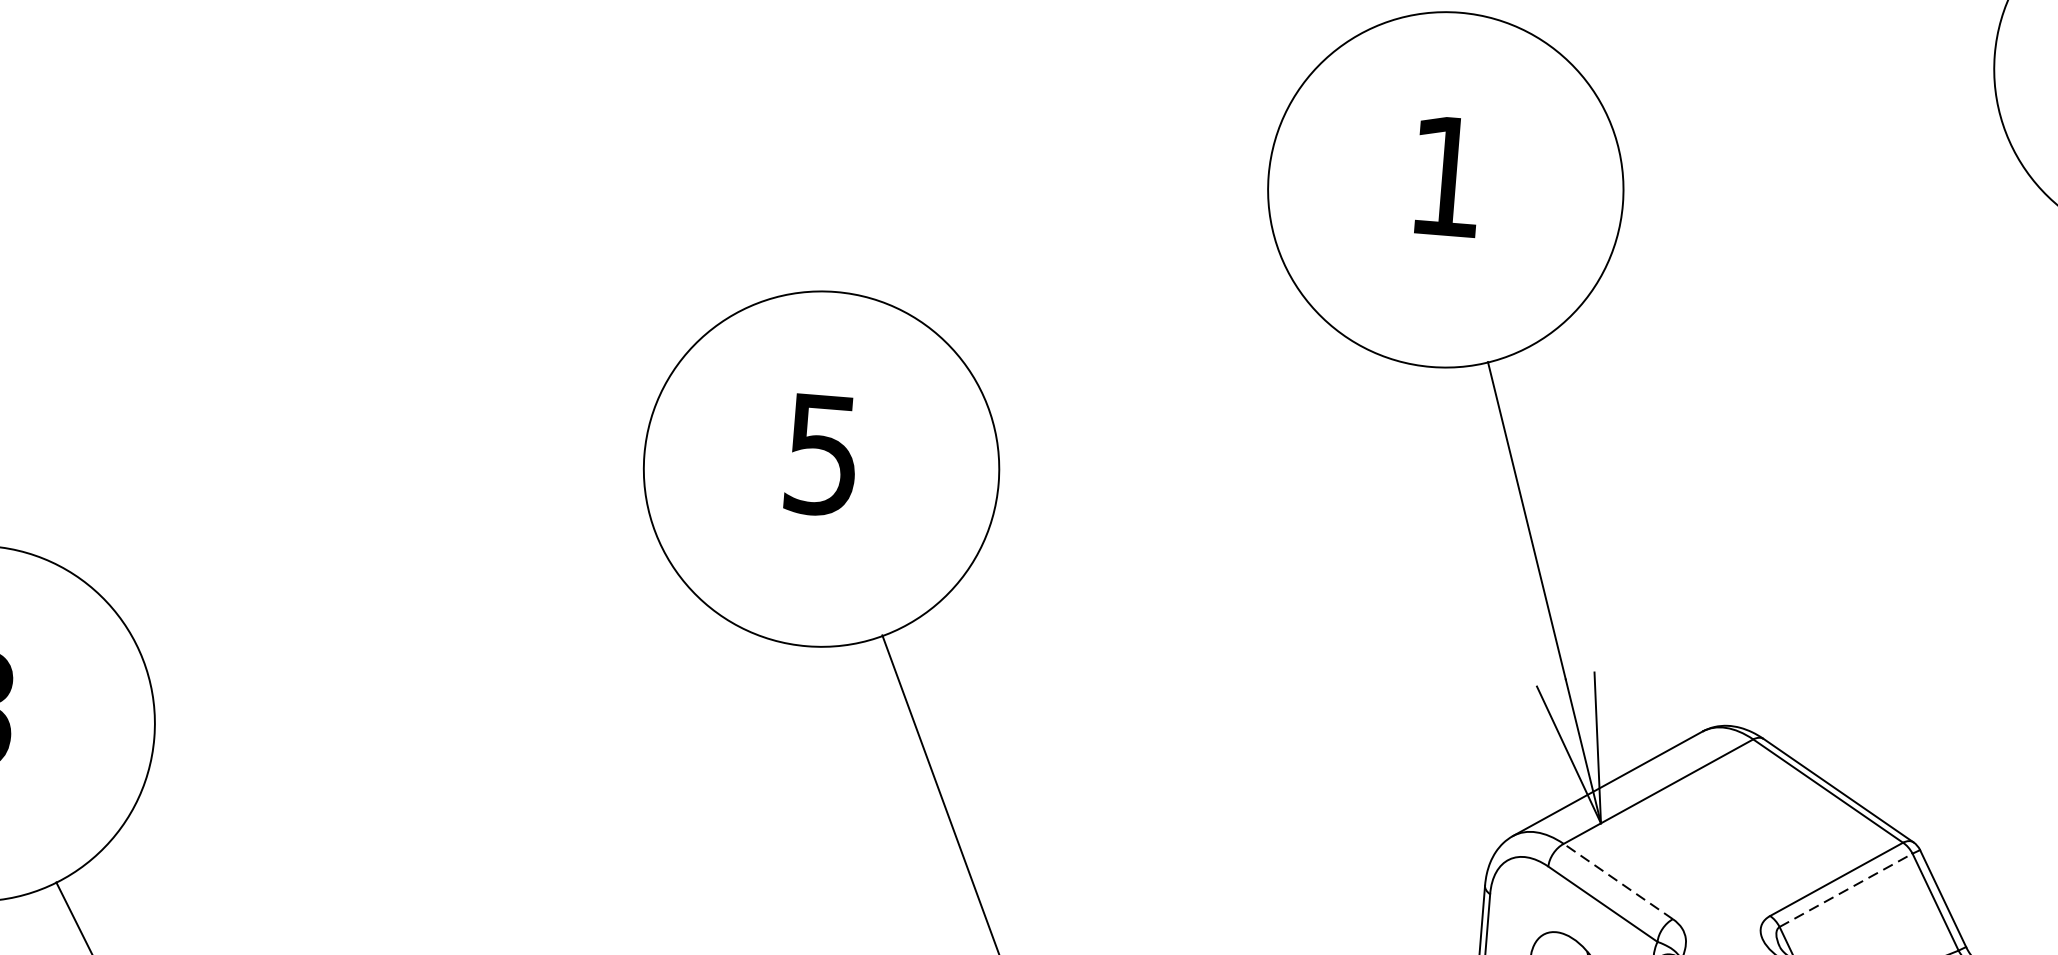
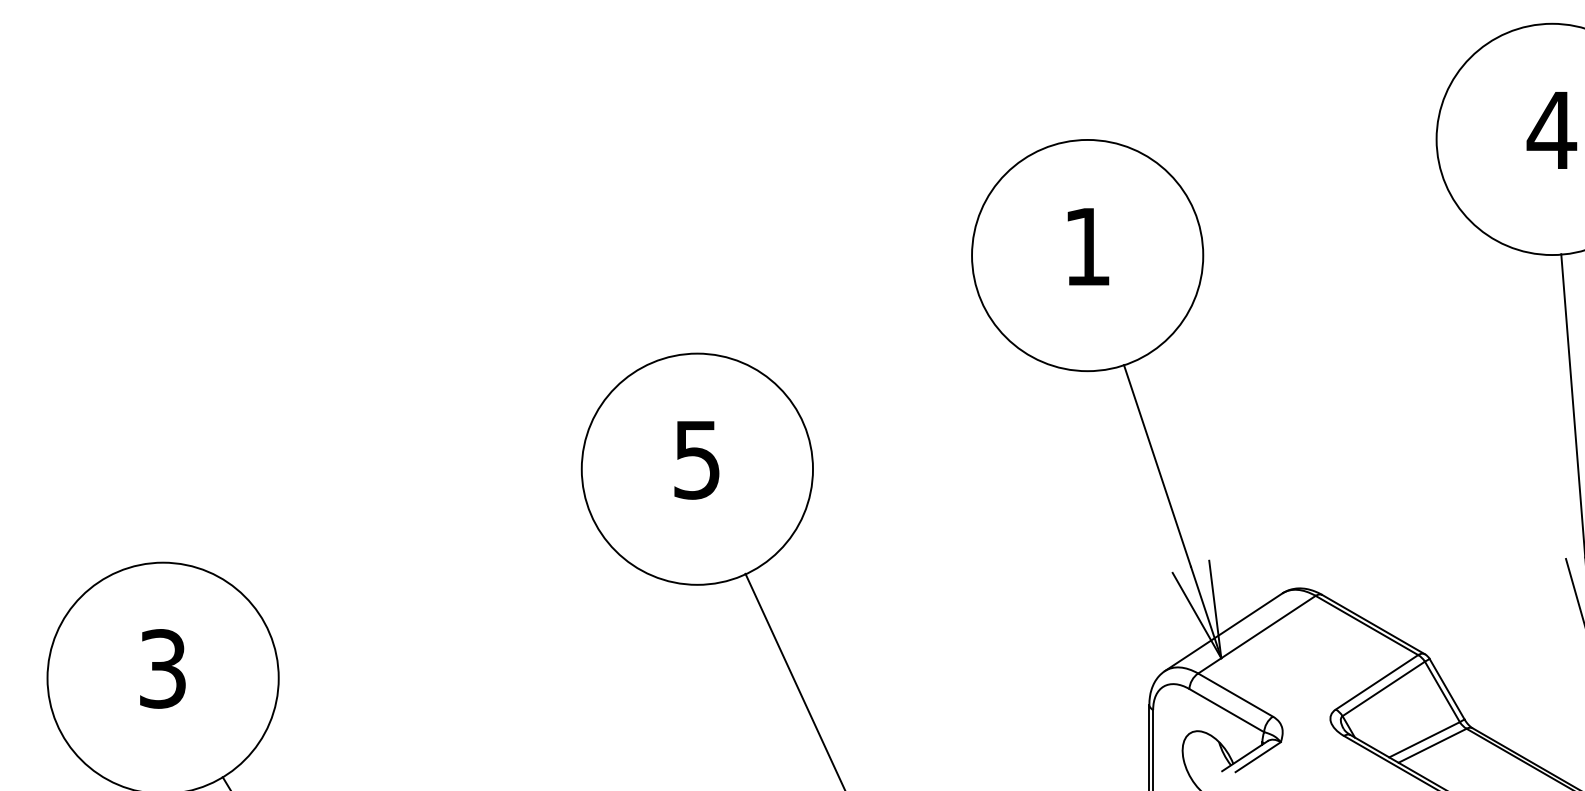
line: (1618, 880) -> (1235, 694), dashed -> solid
line: (1847, 889) -> (1384, 688), dashed -> solid

